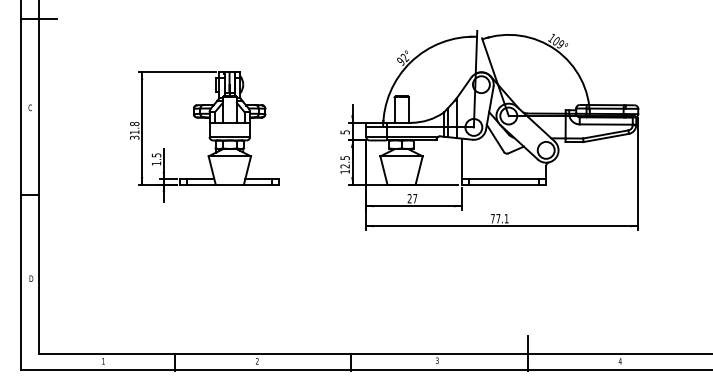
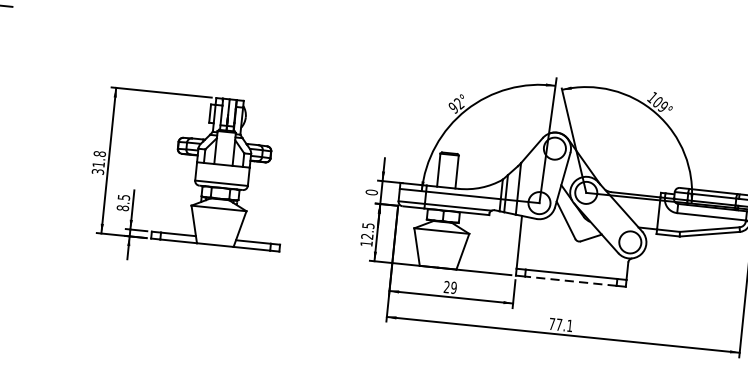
text: (344, 132) -> (370, 192), 5 -> 0
text: (156, 163) -> (122, 208), 1.5 -> 8.5
line: (503, 184) -> (570, 281), solid -> dashed
text: (415, 198) -> (454, 287), 27 -> 29

